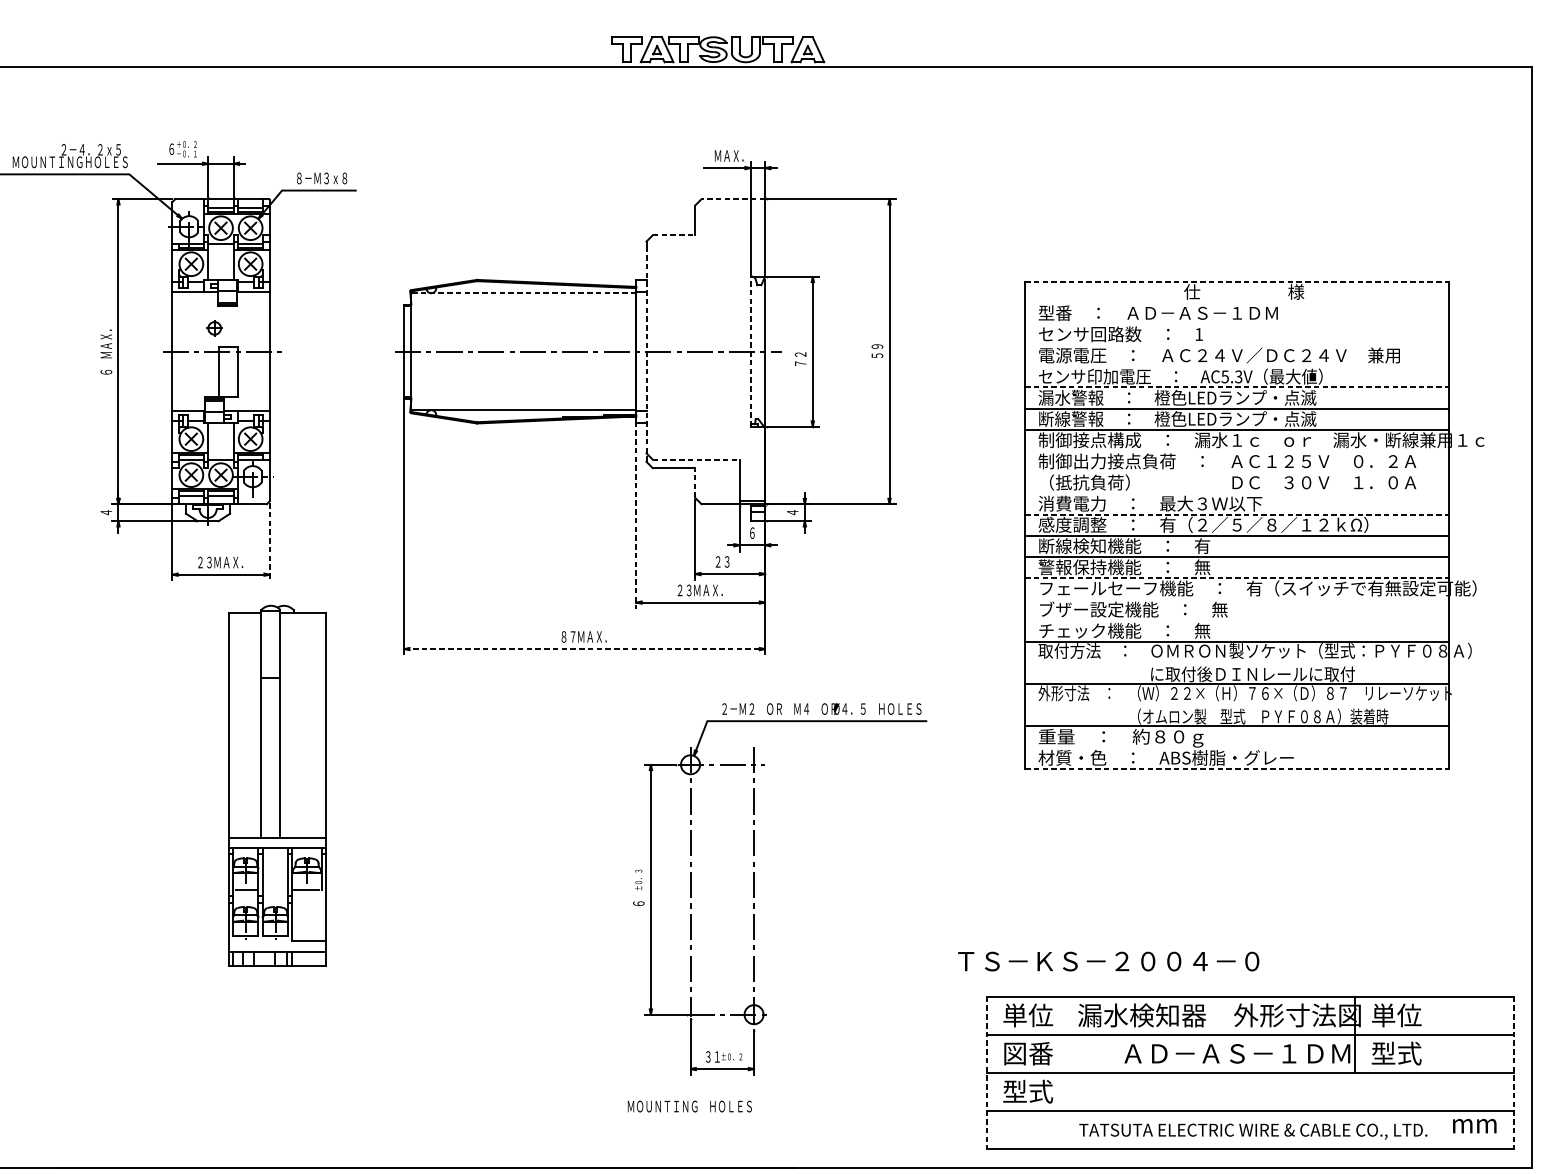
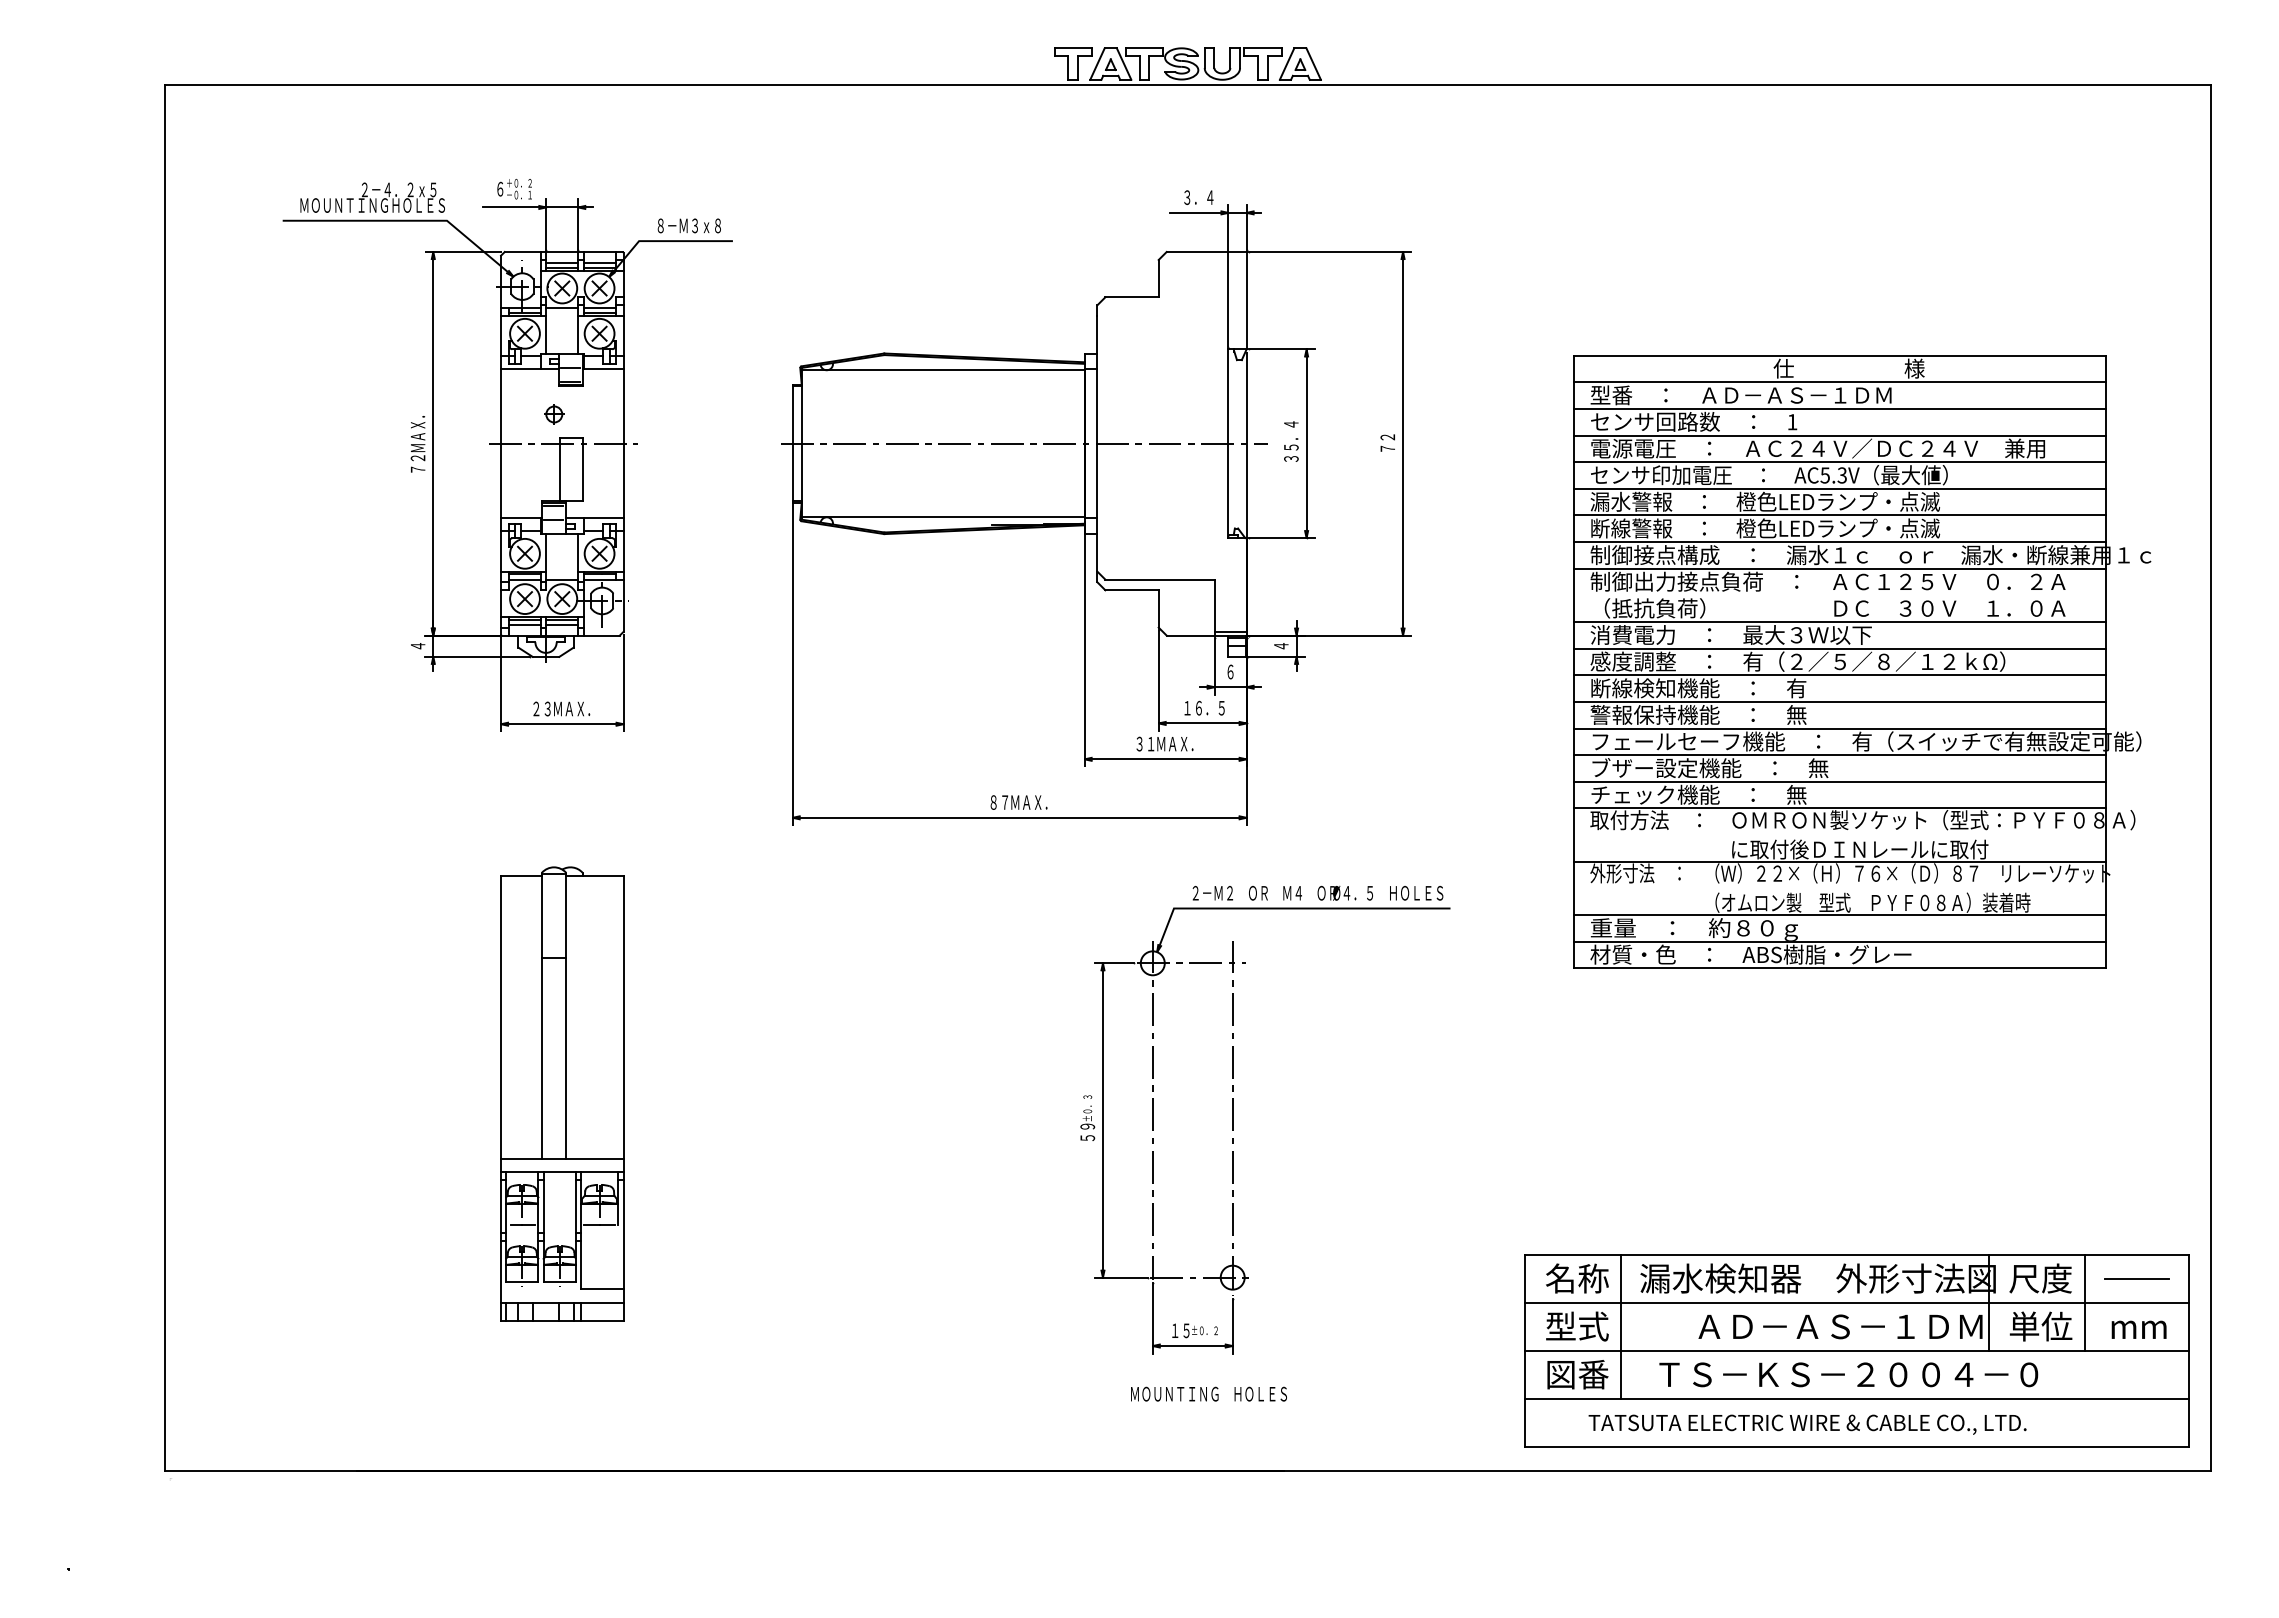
text: (729, 155) -> (1201, 197), ＭＡＸ． -> ３．４
line: (733, 199) -> (1206, 252), dashed -> solid
line: (674, 235) -> (1132, 297), dashed -> solid
line: (1237, 281) -> (1840, 355), dashed -> solid
line: (523, 293) -> (942, 370), dashed -> solid
line: (1236, 302) -> (1839, 382), added
line: (1236, 323) -> (1839, 408), added
line: (1236, 345) -> (1839, 435), added
text: (800, 349) -> (1291, 441), ７２ -> ３５．４
text: (877, 350) -> (1387, 442), ５９ -> ７２
line: (750, 351) -> (1228, 443), dashed -> solid
line: (646, 355) -> (1097, 448), dashed -> solid
line: (1236, 366) -> (1839, 462), added
text: (105, 367) -> (417, 463), ６ -> ７２
line: (1237, 387) -> (1840, 488), dashed -> solid
line: (1236, 450) -> (1839, 568), added
line: (696, 459) -> (1160, 579), dashed -> solid
line: (695, 482) -> (1158, 608), dashed -> solid
line: (1236, 493) -> (1839, 622), added
line: (636, 511) -> (1084, 644), dashed -> solid
line: (1237, 514) -> (1840, 648), dashed -> solid
line: (269, 543) -> (623, 684), dashed -> solid
text: (731, 561) -> (1204, 707), ２３ -> １６．５
line: (1237, 578) -> (1840, 728), dashed -> solid
text: (684, 589) -> (1145, 743), ２３ -> ３１
line: (1236, 599) -> (1839, 755), added
line: (1236, 620) -> (1839, 781), added
line: (584, 648) -> (1019, 817), dashed -> solid
line: (1236, 747) -> (1839, 941), added
line: (1237, 768) -> (1840, 968), dashed -> solid
part: (277, 785) -> (562, 1093), moved
text: (638, 898) -> (1087, 1131), ６ -> ５９
text: (1108, 961) -> (1848, 1374), moved
text: (1028, 1015) -> (1577, 1278), 単位 -> 名称
text: (1396, 1015) -> (2040, 1278), 単位 -> 尺度
line: (1472, 1015) -> (2136, 1278), added
line: (1431, 1034) -> (2084, 1302), added
text: (1028, 1053) -> (1577, 1326), 図番 -> 型式
line: (1063, 1053) -> (1621, 1326), added
text: (1396, 1053) -> (2040, 1326), 型式 -> 単位
text: (712, 1056) -> (1180, 1330), ３１ -> １５
line: (986, 1072) -> (1525, 1350), dashed -> solid
line: (1514, 1072) -> (2188, 1350), dashed -> solid
text: (1028, 1091) -> (1577, 1374), 型式 -> 図番
text: (689, 1106) -> (1208, 1393), moved
text: (1474, 1125) -> (2138, 1329), moved
text: (1253, 1131) -> (1807, 1424), moved

